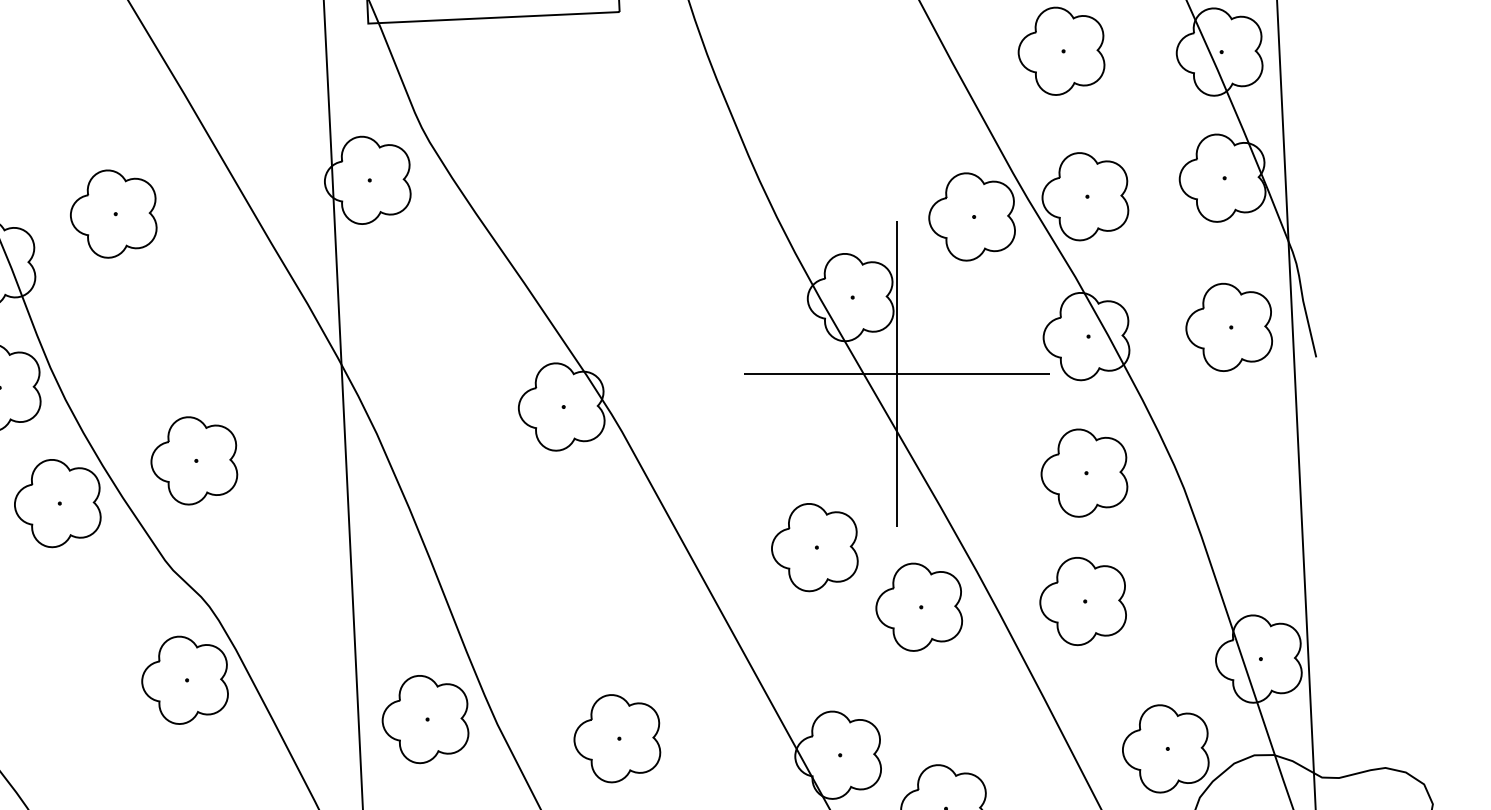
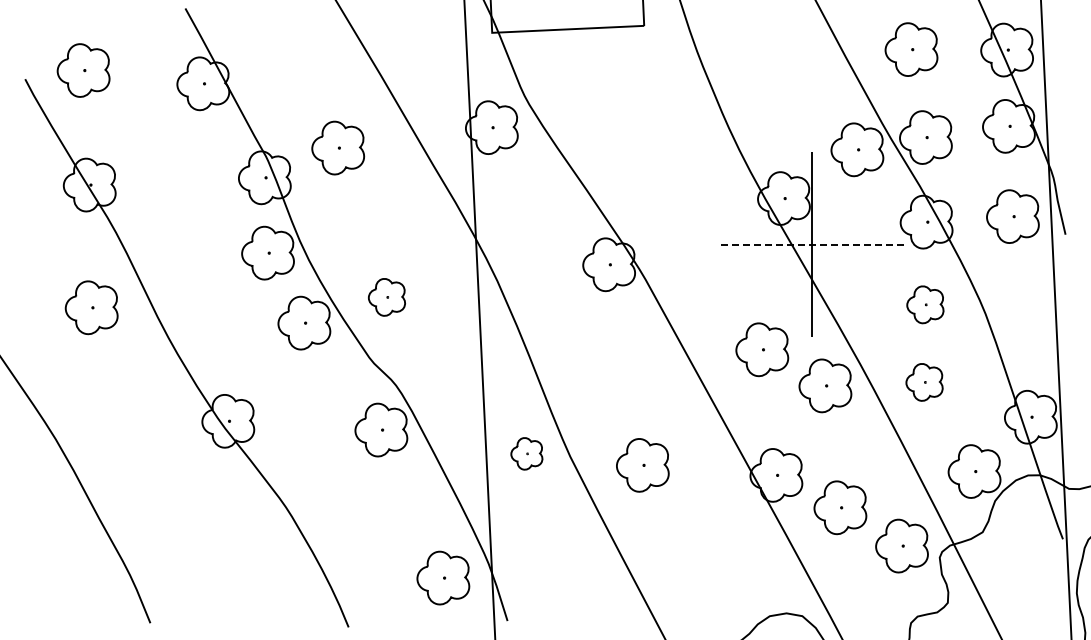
line: (896, 373) -> (811, 244), solid -> dashed
part: (193, 461) -> (386, 297), size x0.7
part: (1084, 472) -> (925, 304), size x0.7
part: (1083, 601) -> (924, 382), size x0.7
part: (425, 719) -> (526, 453), size x0.6

